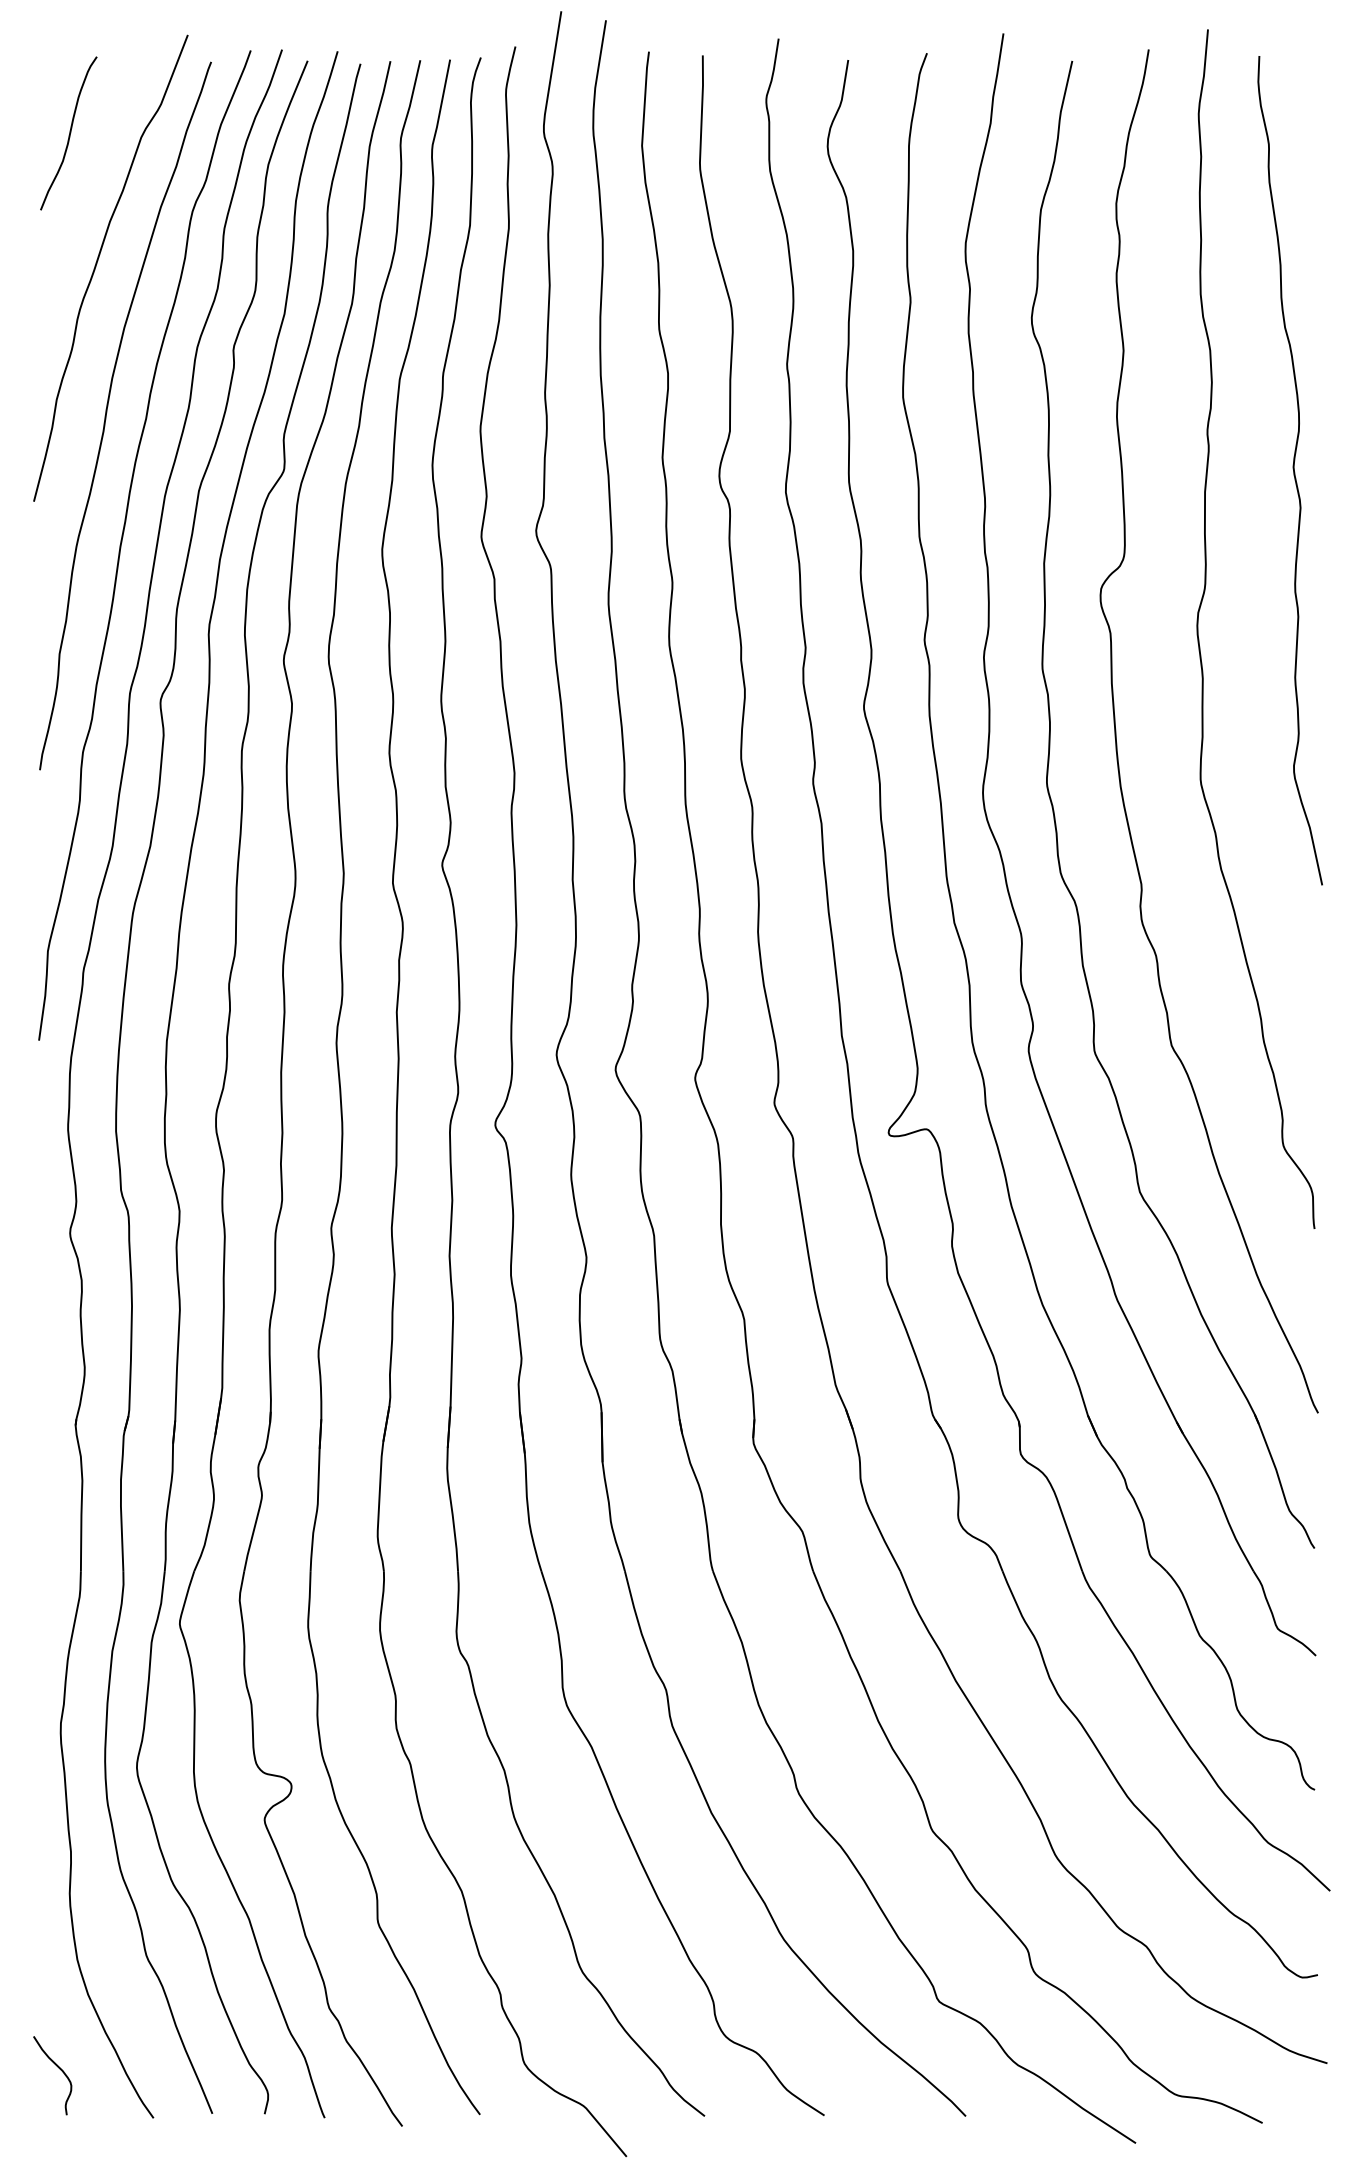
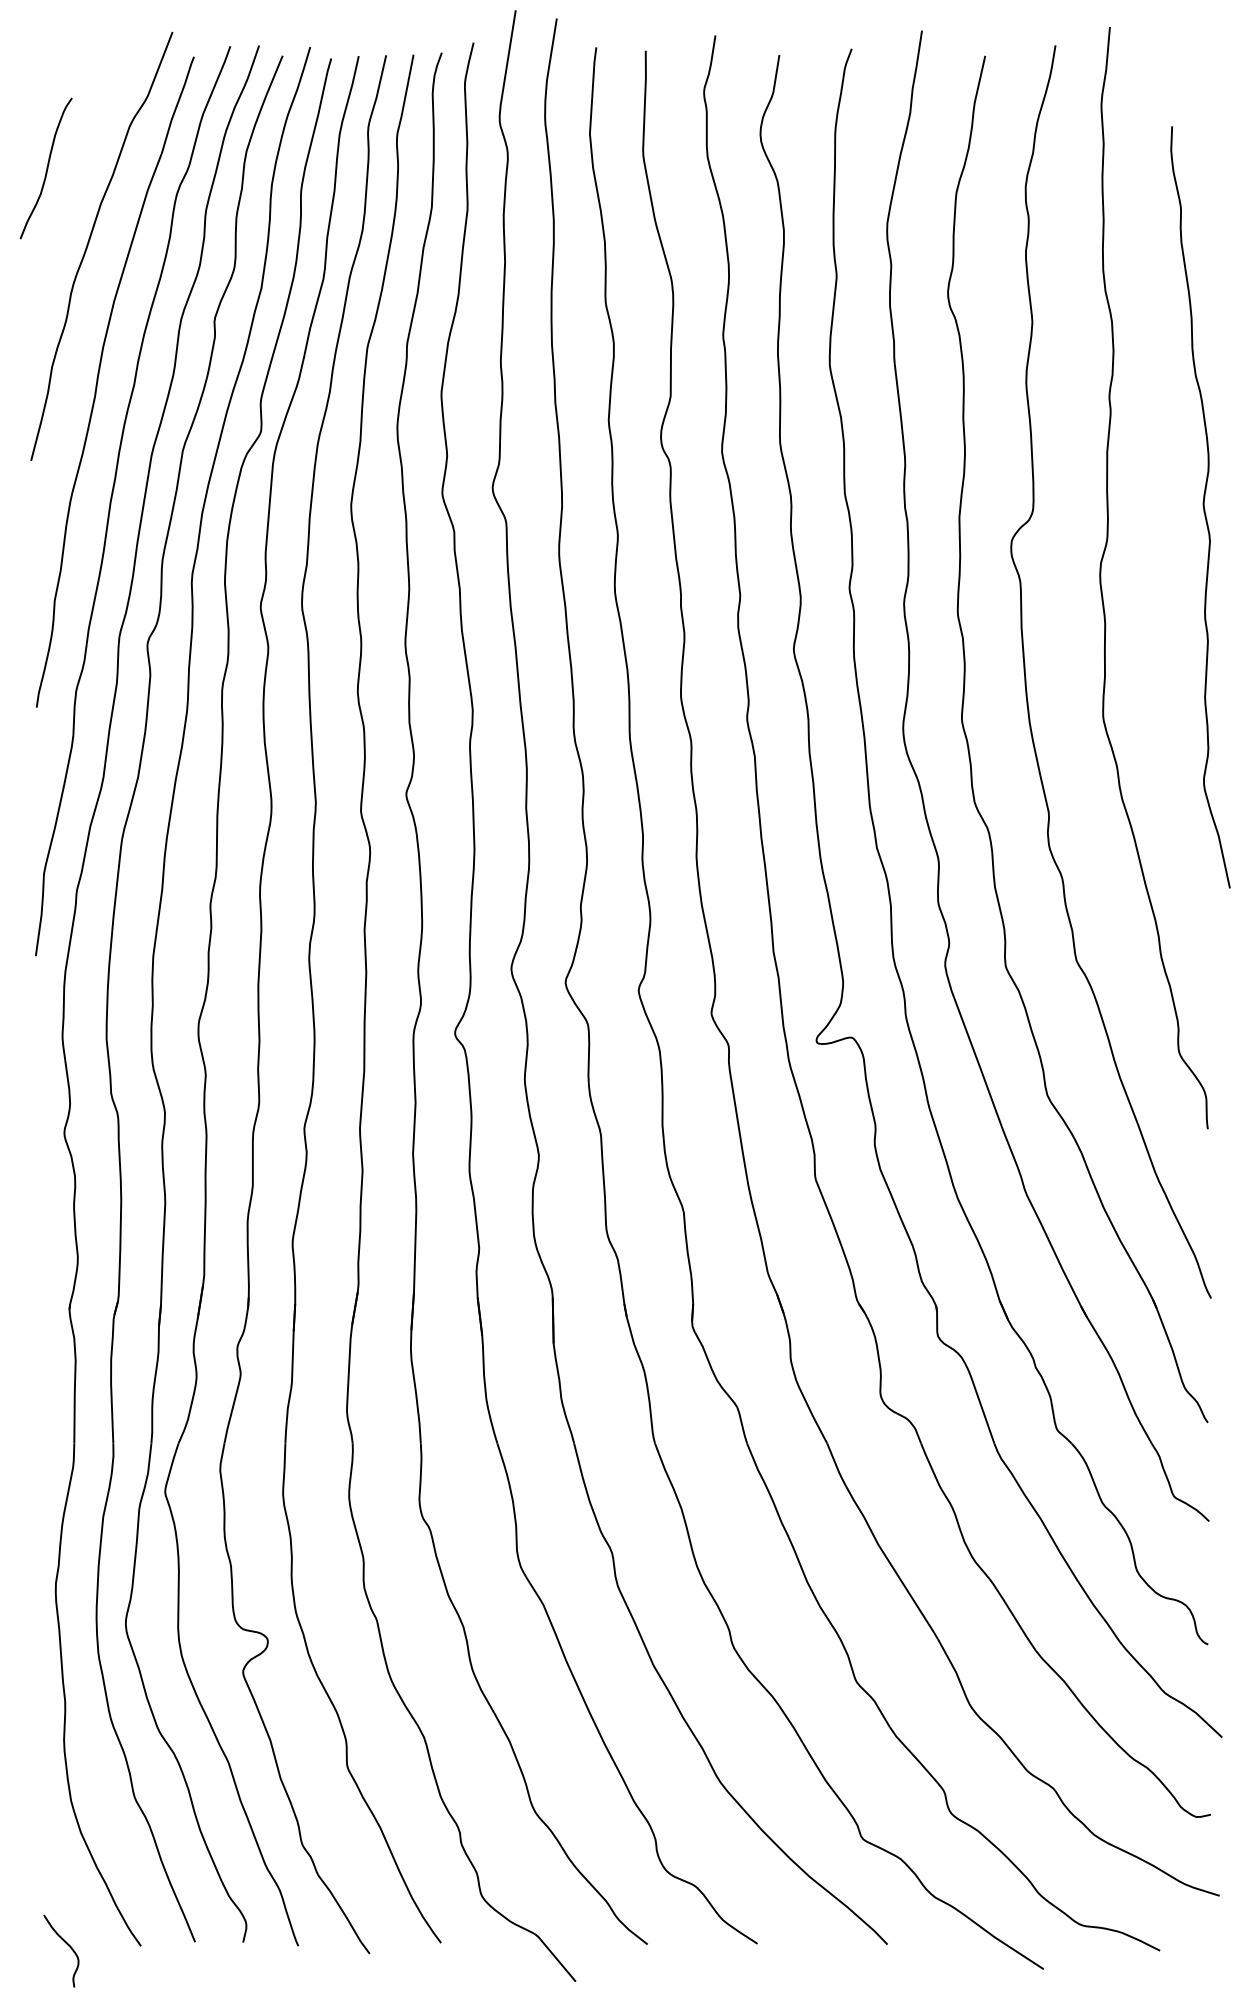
curve: (69, 133) -> (46, 168), moved
curve: (1292, 468) -> (1202, 505), moved
curve: (58, 2068) -> (66, 1944), moved

